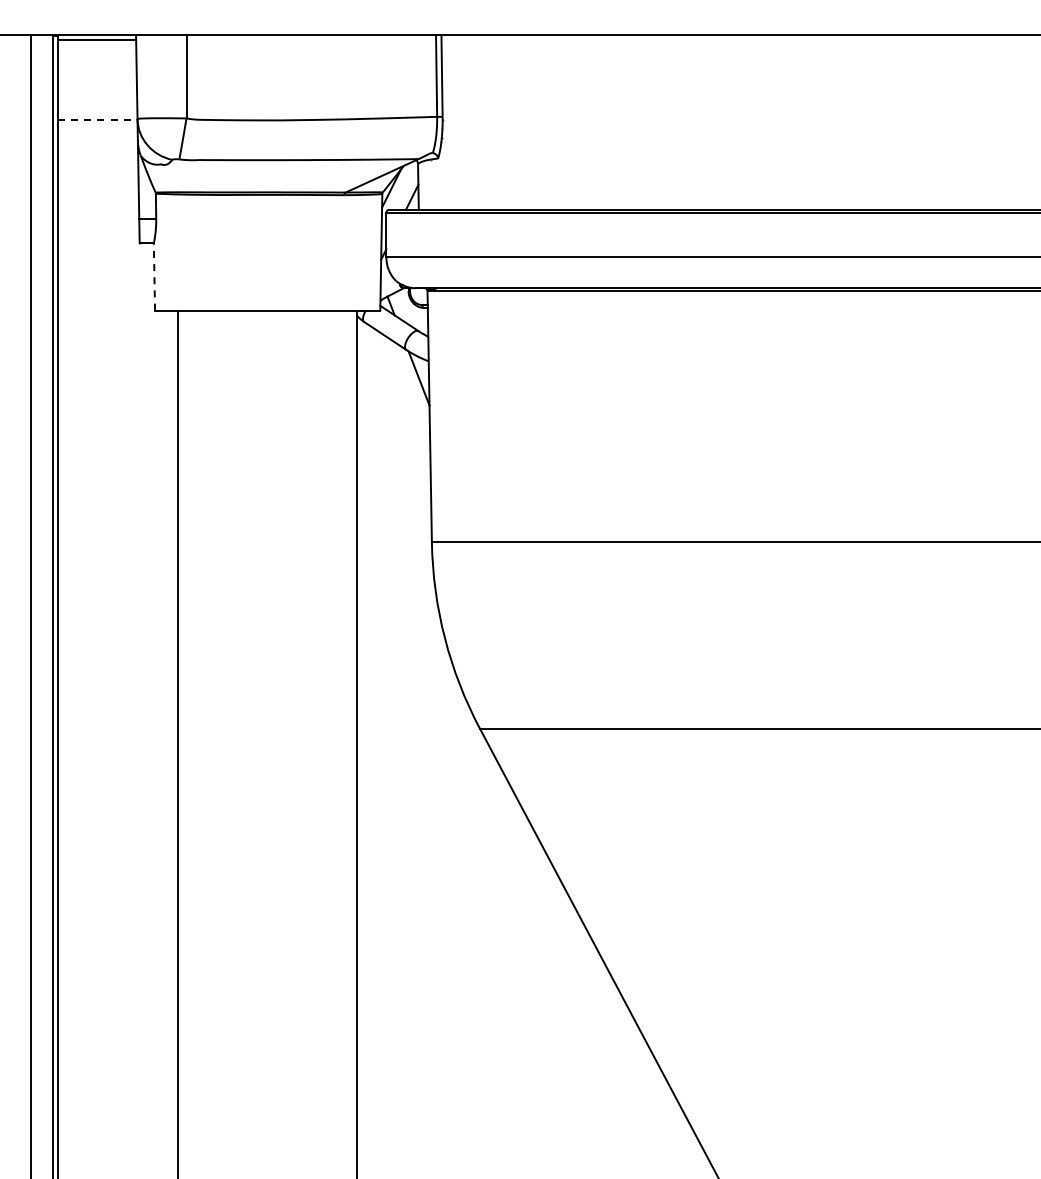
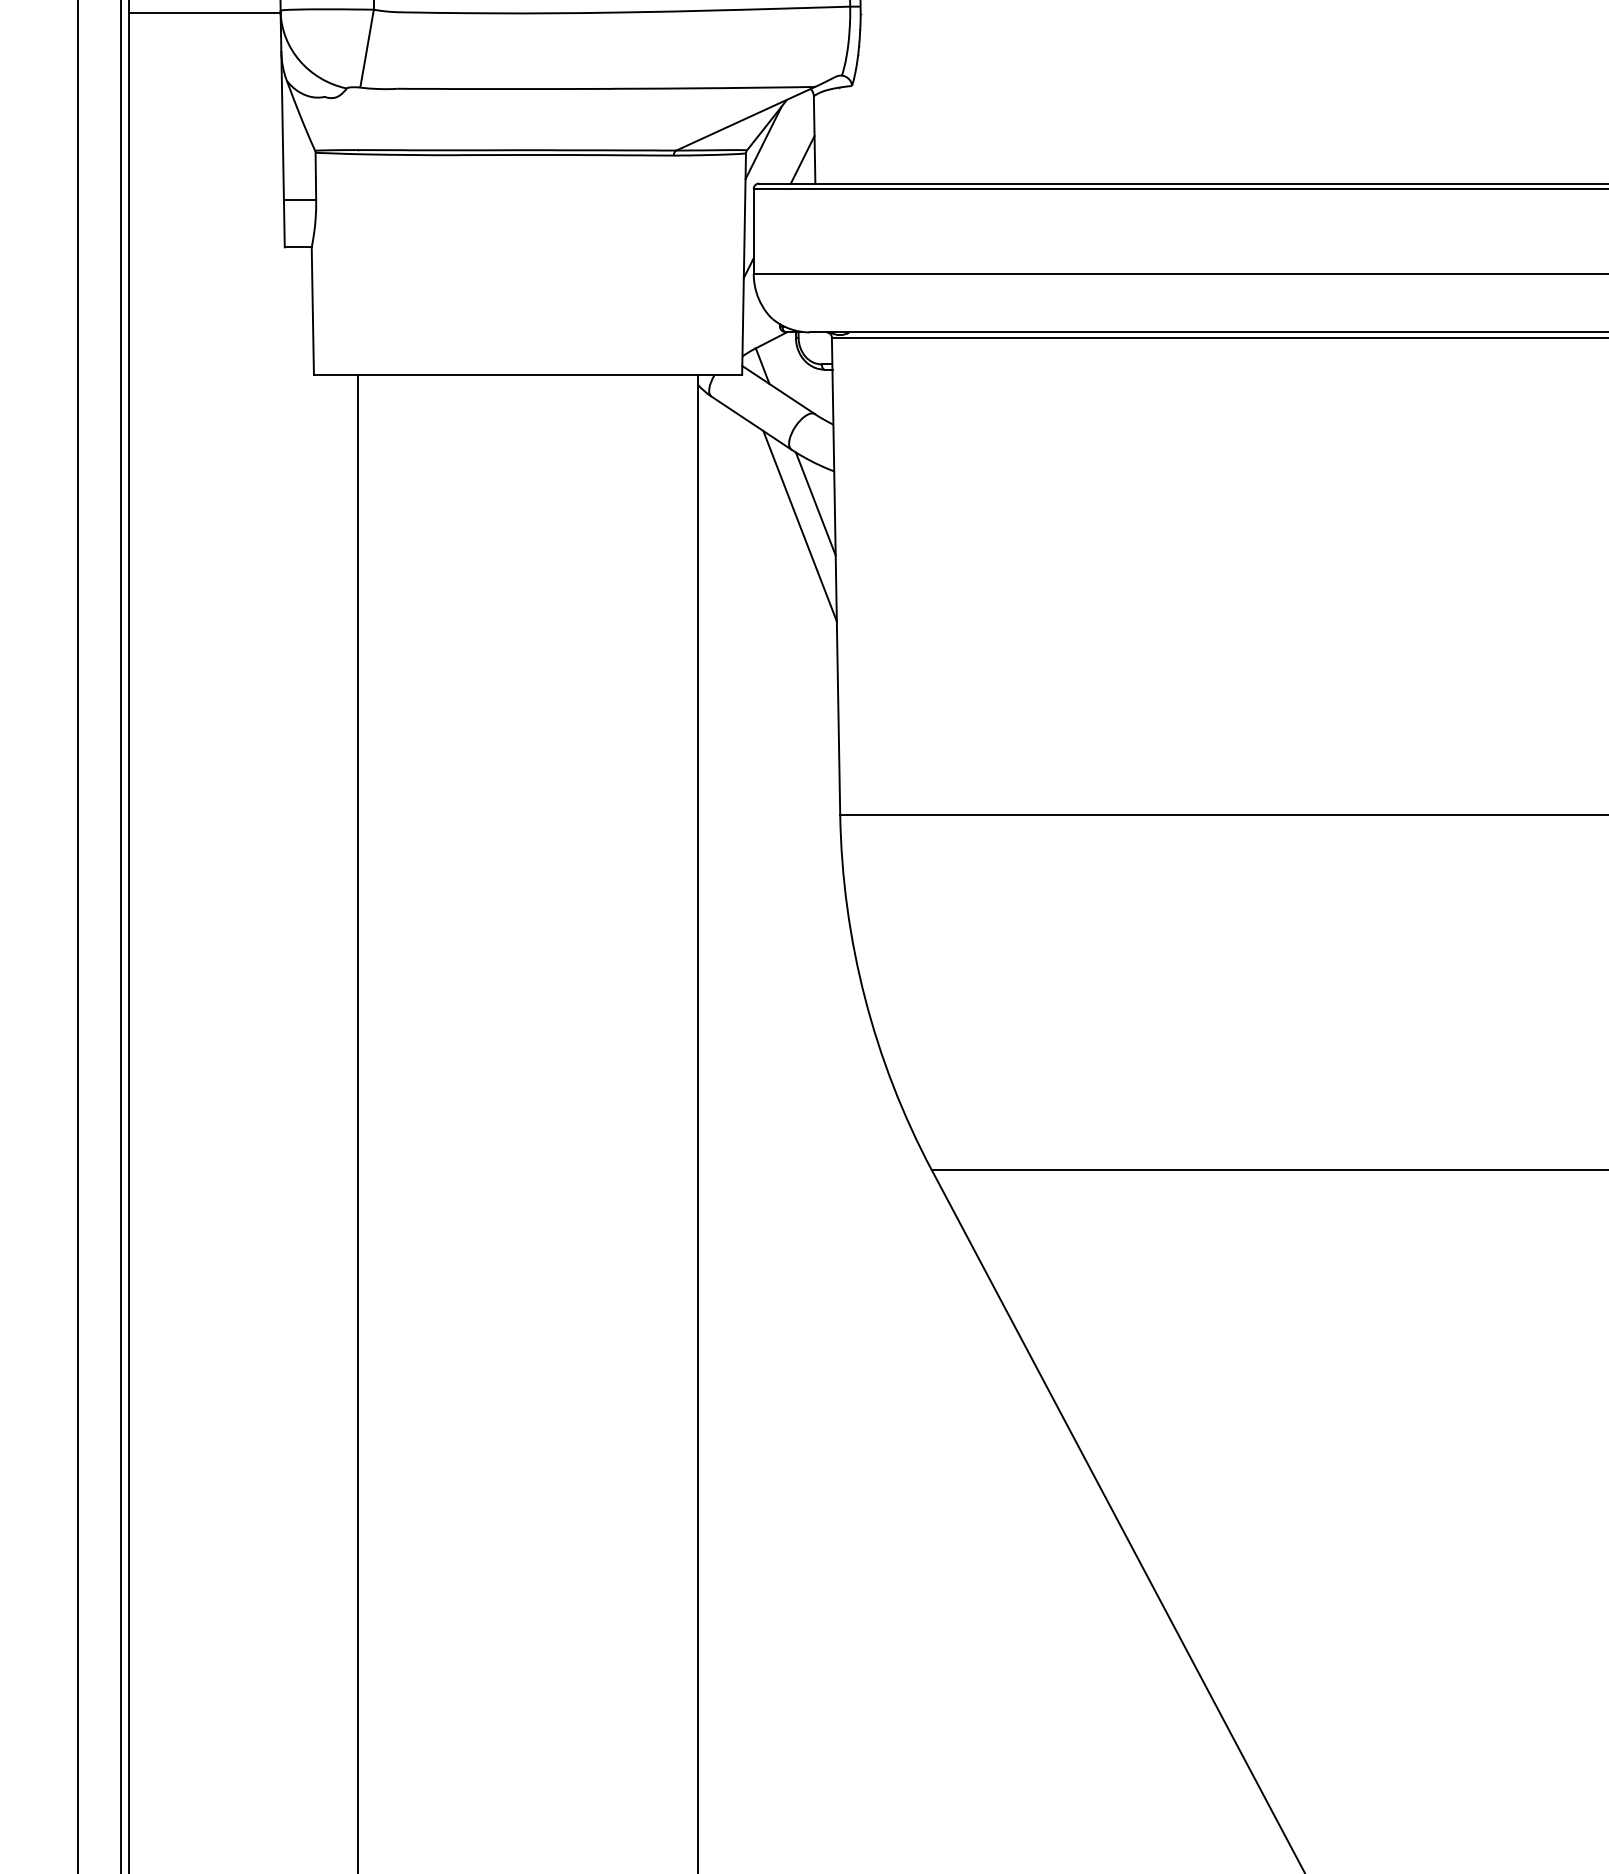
line: (97, 120) -> (204, 13), dashed -> solid
line: (154, 277) -> (312, 312), dashed -> solid
line: (410, 390) -> (799, 526), added

